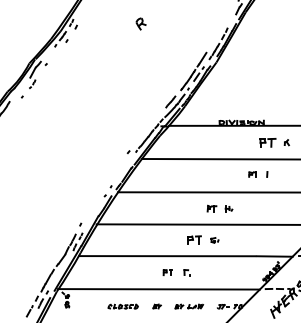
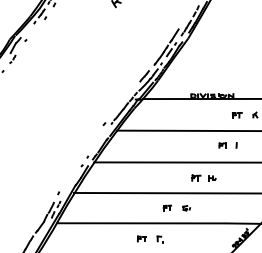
part: (267, 142) -> (236, 114), size x0.62
part: (219, 208) -> (203, 177), moved
part: (194, 239) -> (167, 207), size x0.62

